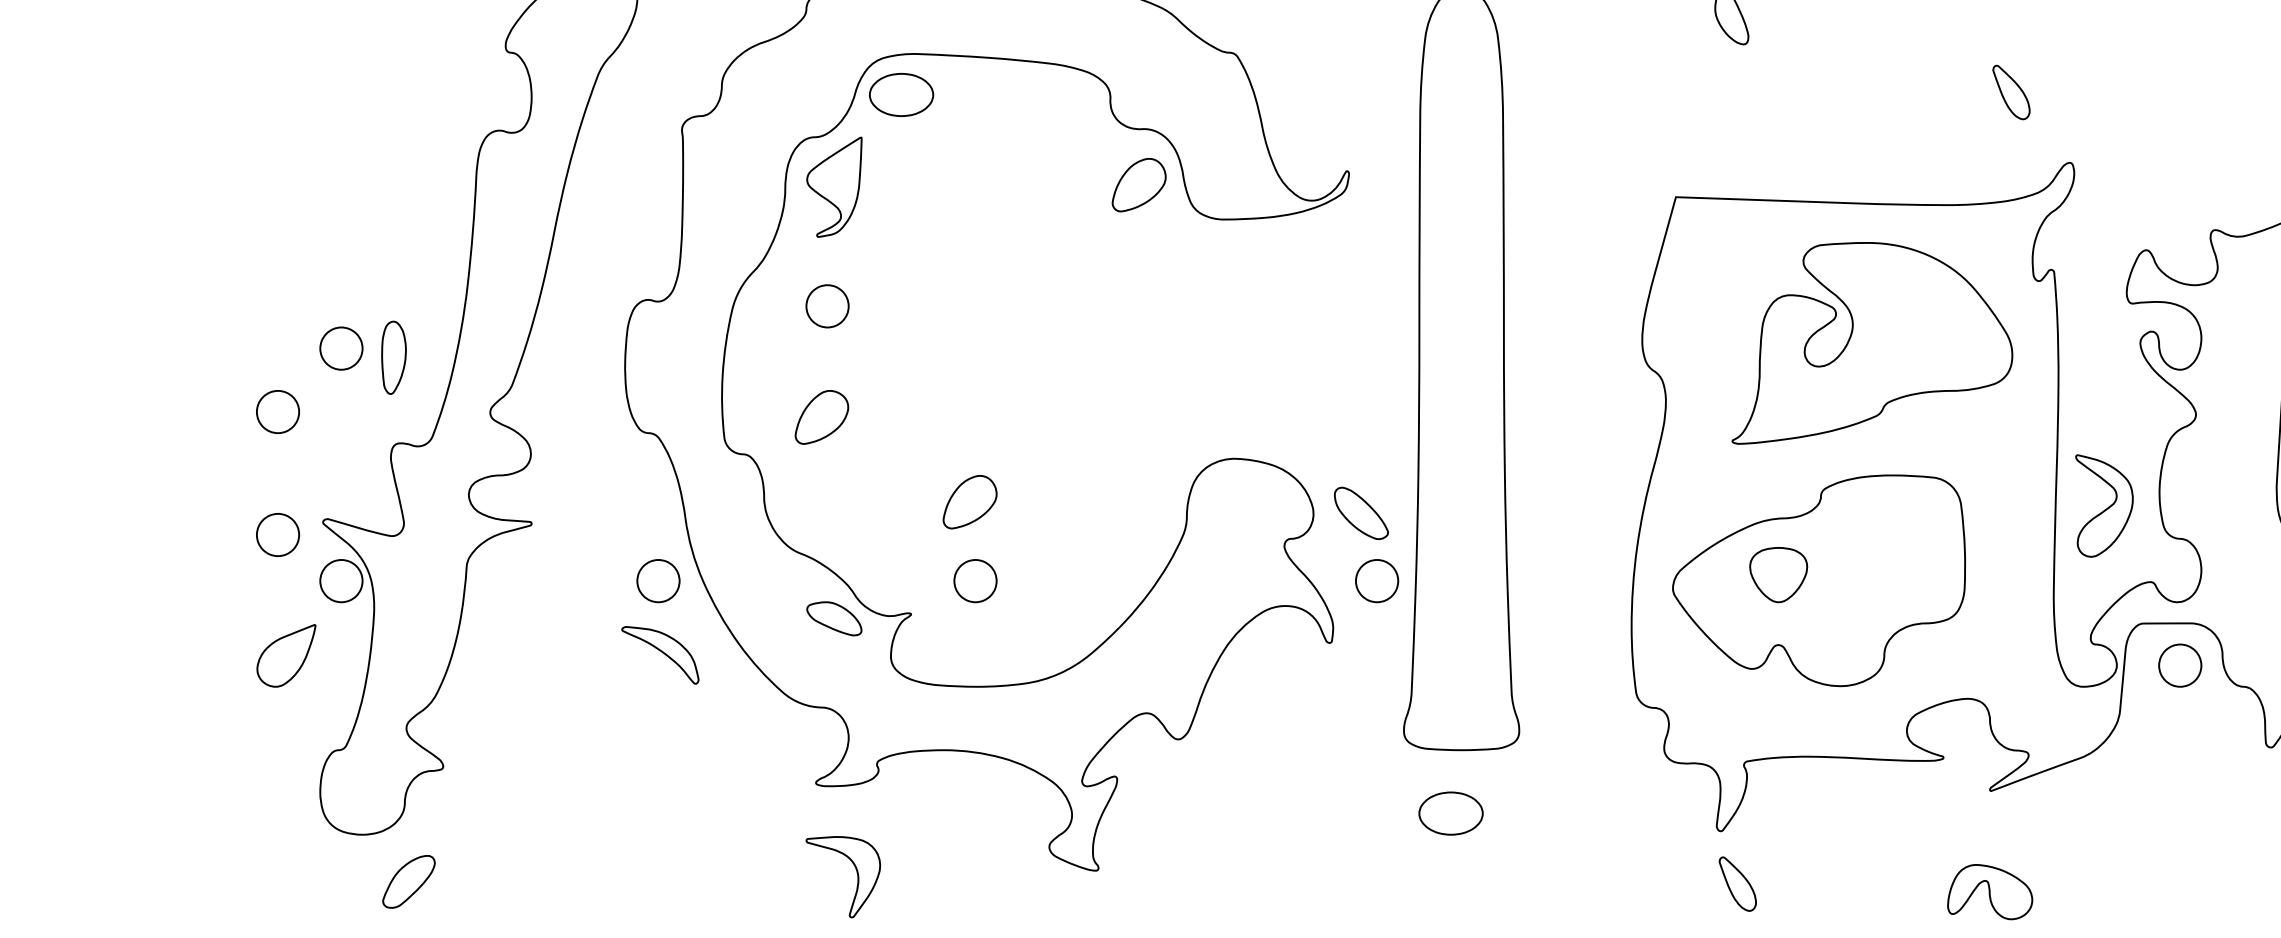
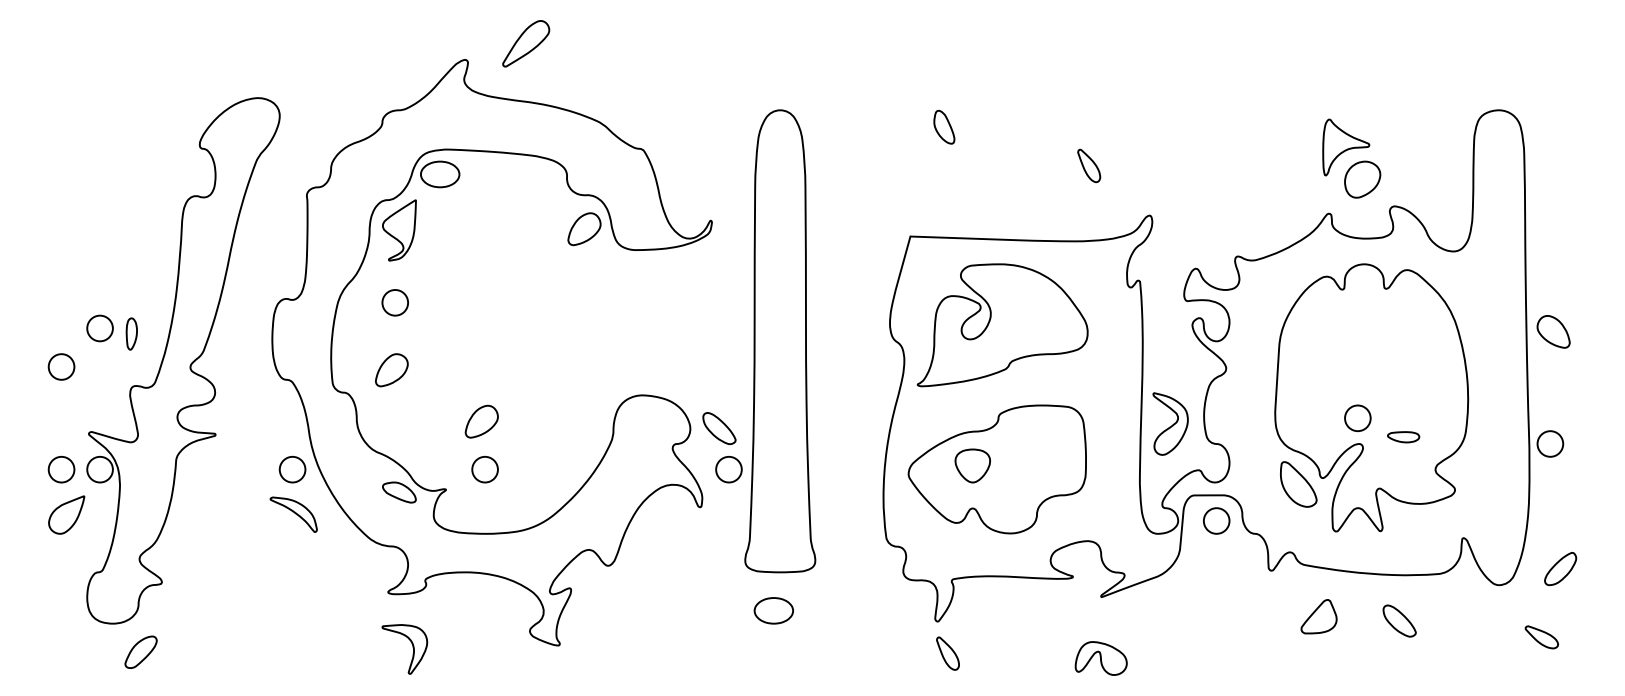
part: (2011, 91) -> (1089, 165), moved
part: (1872, 343) -> (1002, 325), moved
part: (393, 356) -> (131, 333), size x0.71
part: (277, 534) -> (61, 469), moved

